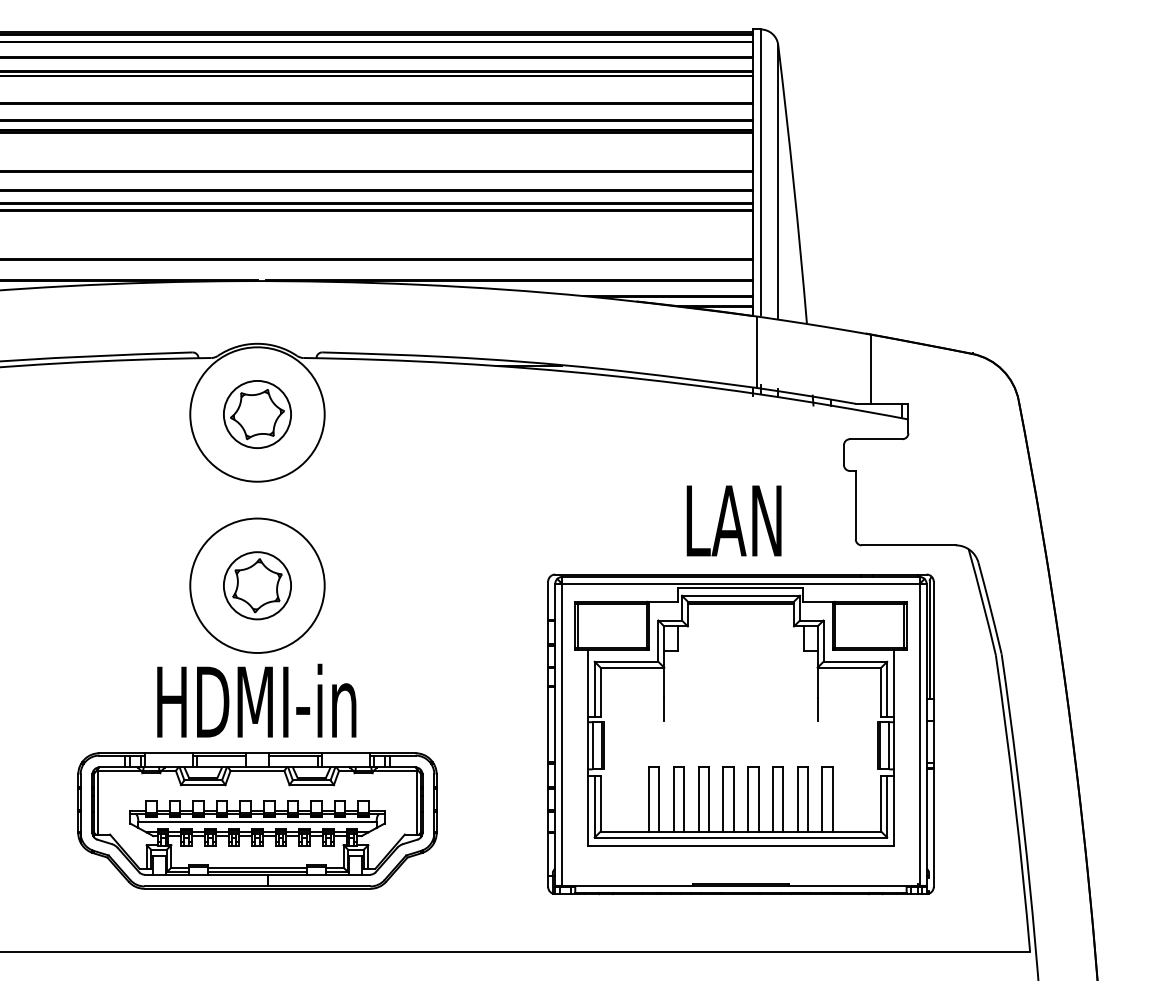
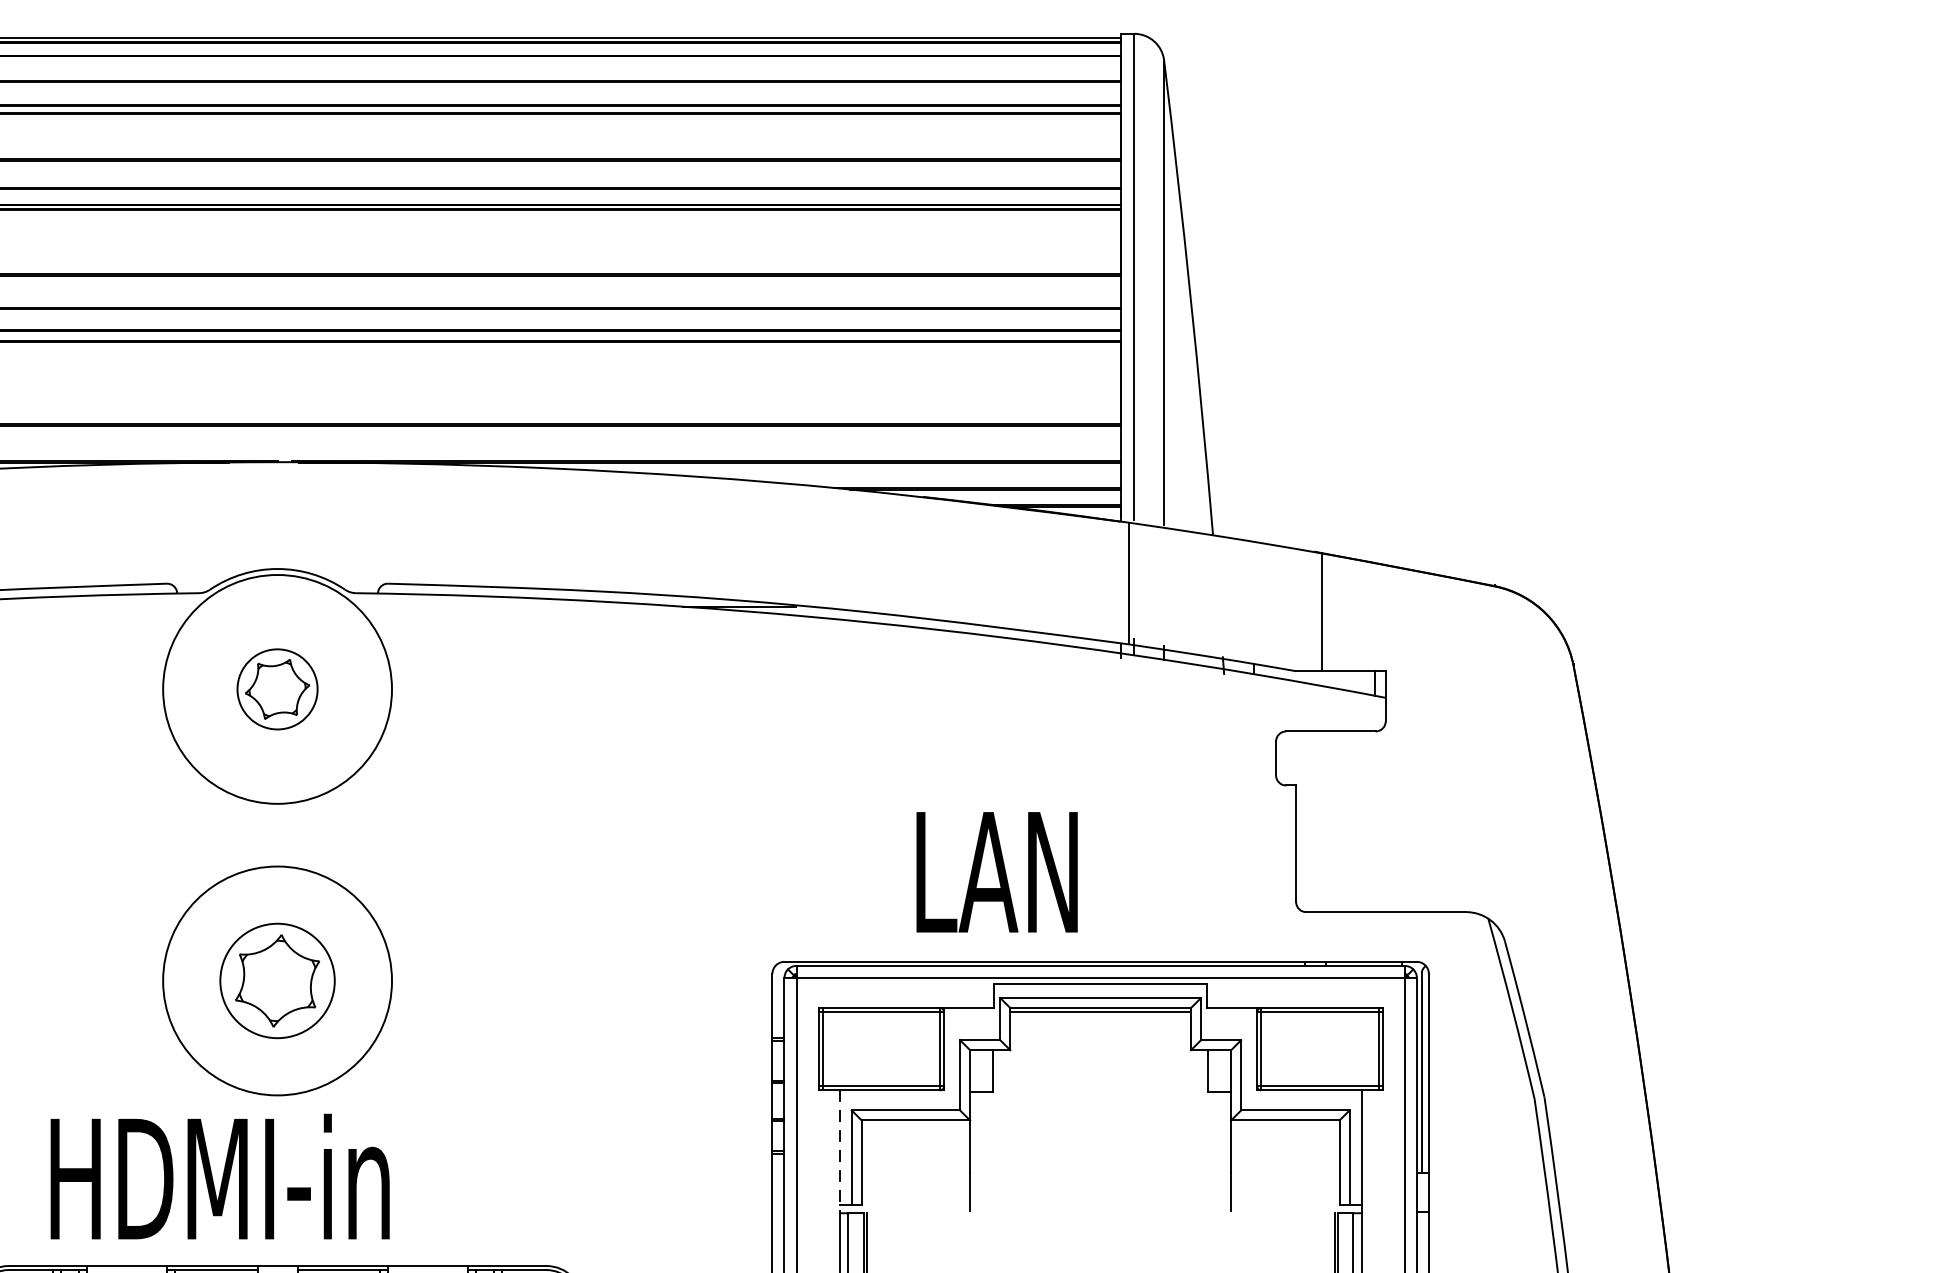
part: (257, 414) -> (277, 689), size x0.7
text: (733, 520) -> (996, 871), moved
line: (587, 686) -> (839, 1152), solid -> dashed
text: (256, 700) -> (219, 1176), moved

